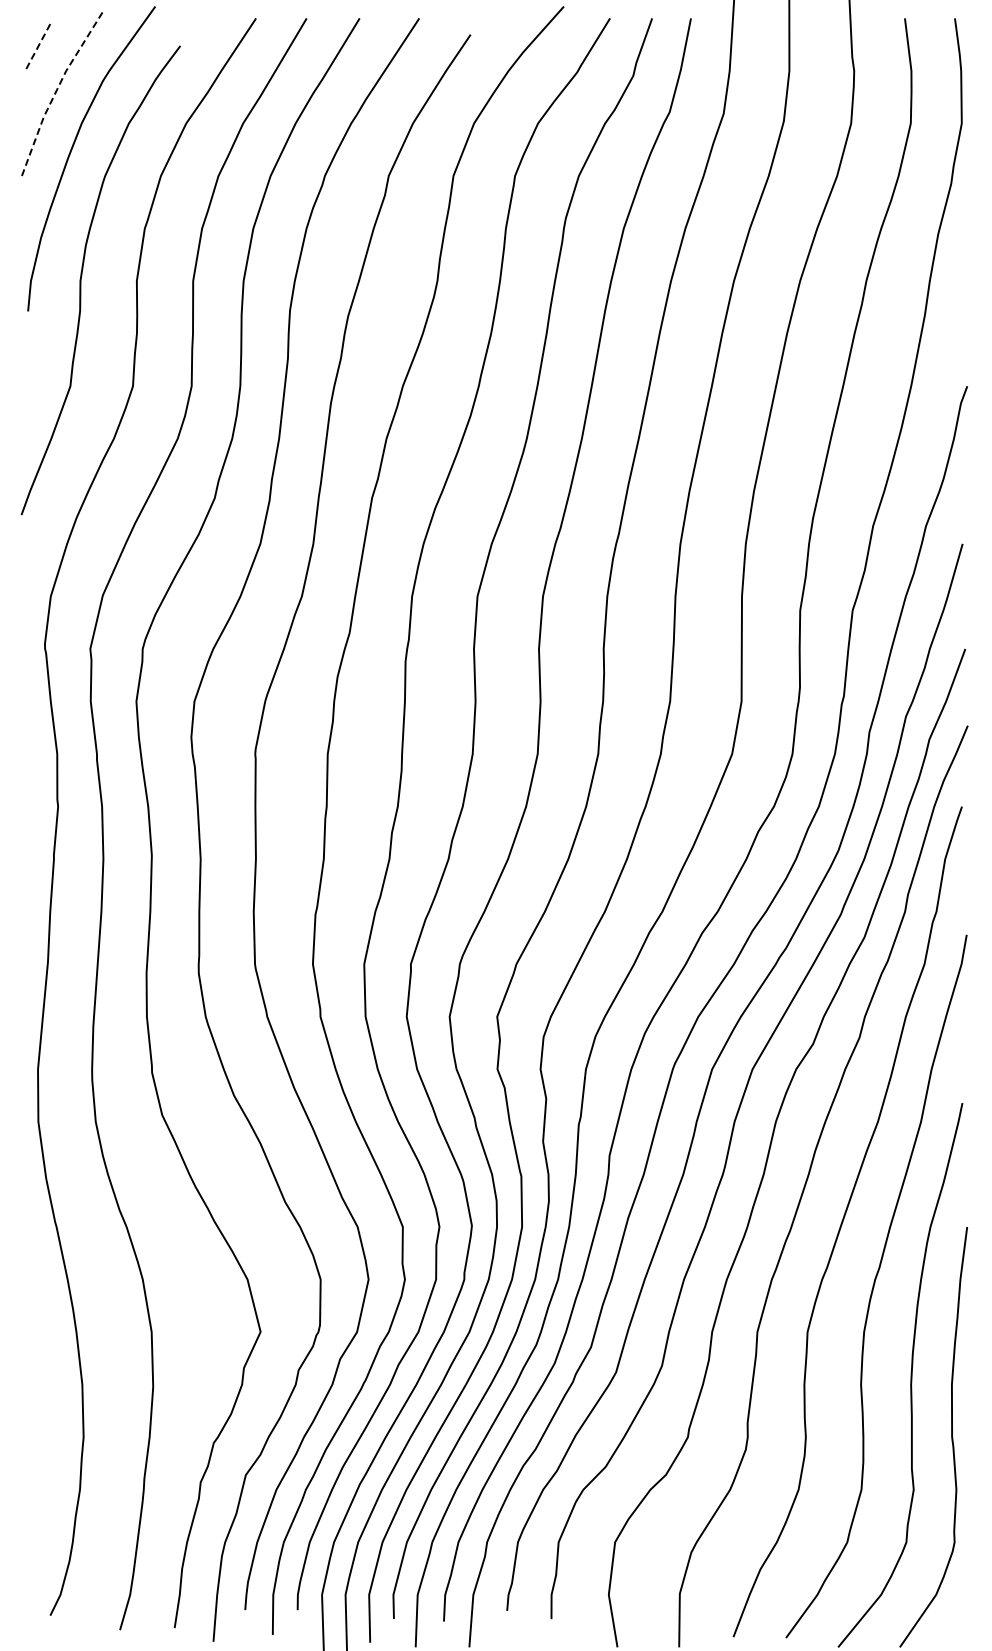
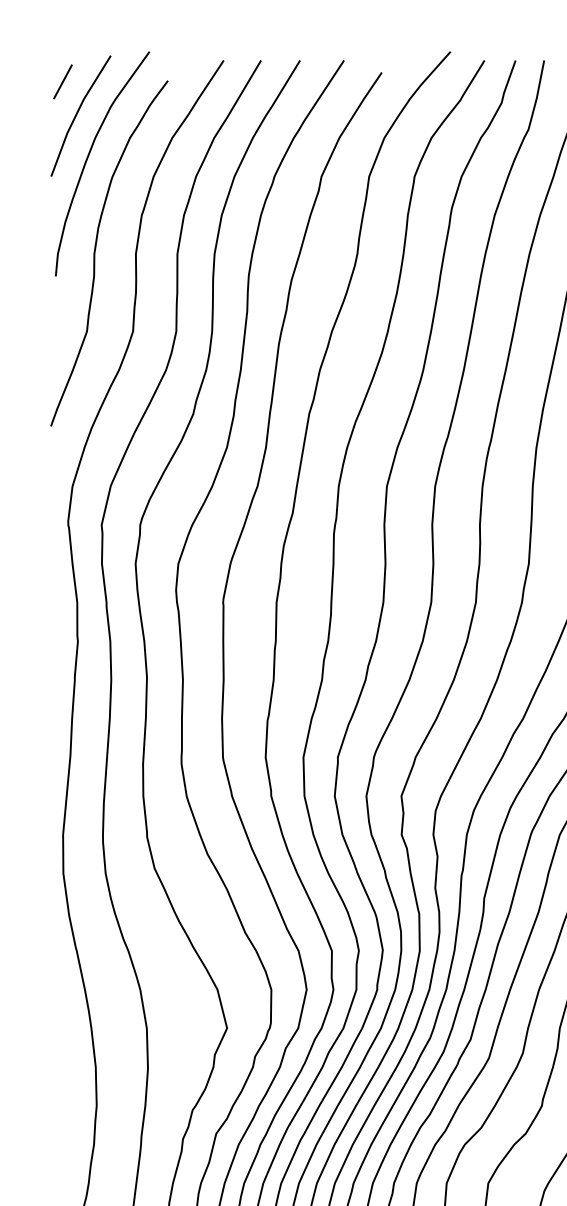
line: (37, 47) -> (62, 81), dashed -> solid
line: (56, 90) -> (76, 113), dashed -> solid

